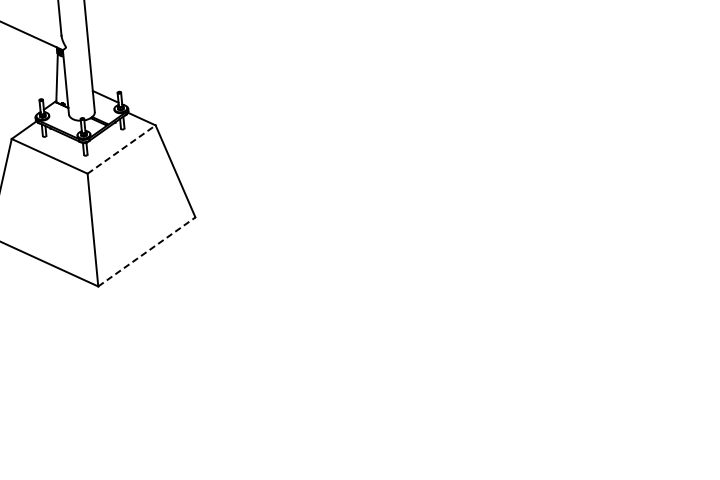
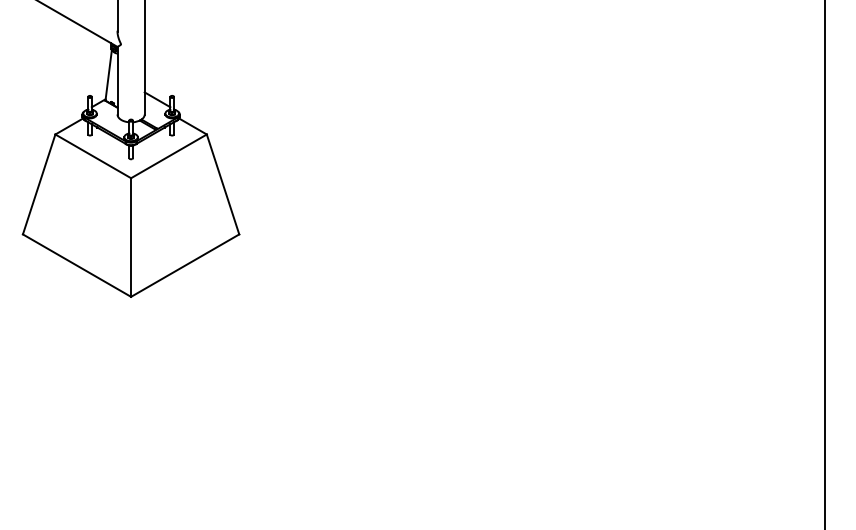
line: (121, 149) -> (168, 156), dashed -> solid
line: (147, 251) -> (185, 265), dashed -> solid

